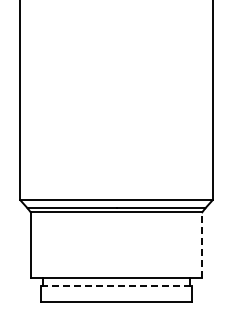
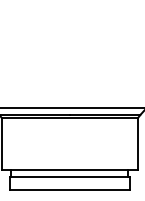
line: (202, 245) -> (138, 144), dashed -> solid
line: (116, 286) -> (69, 176), dashed -> solid

